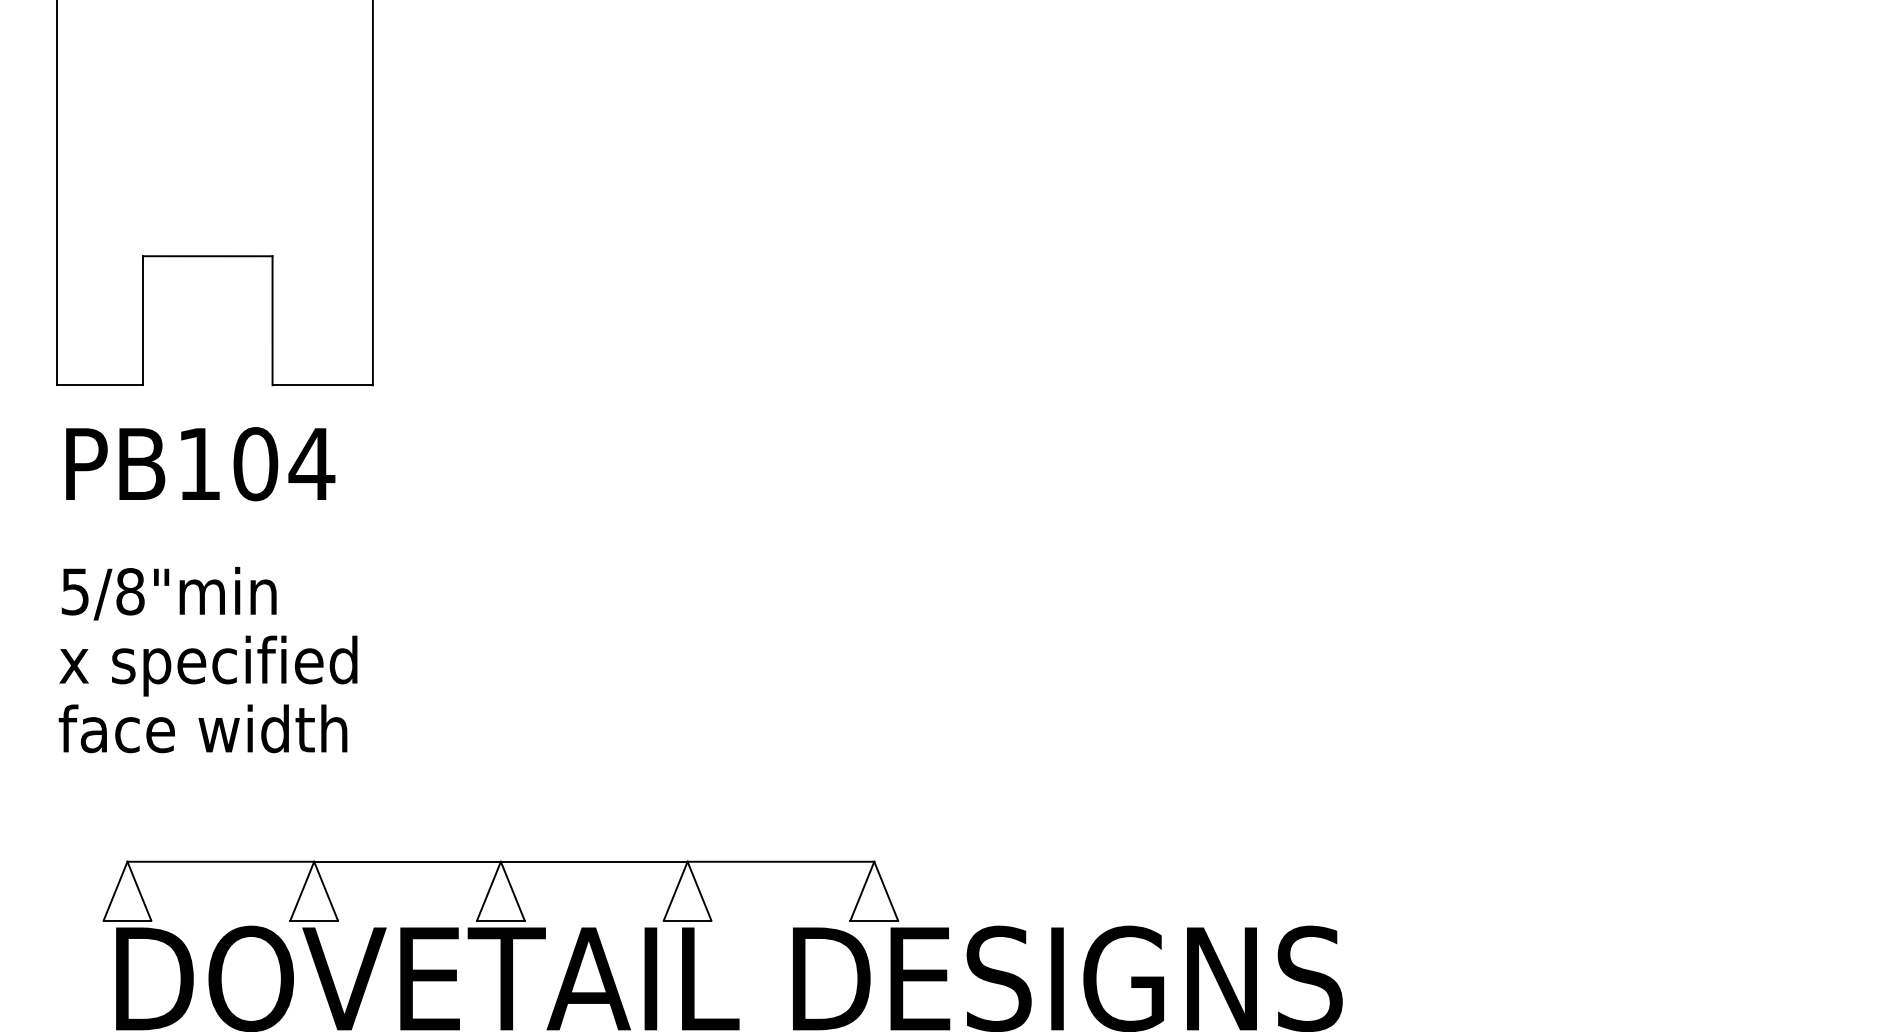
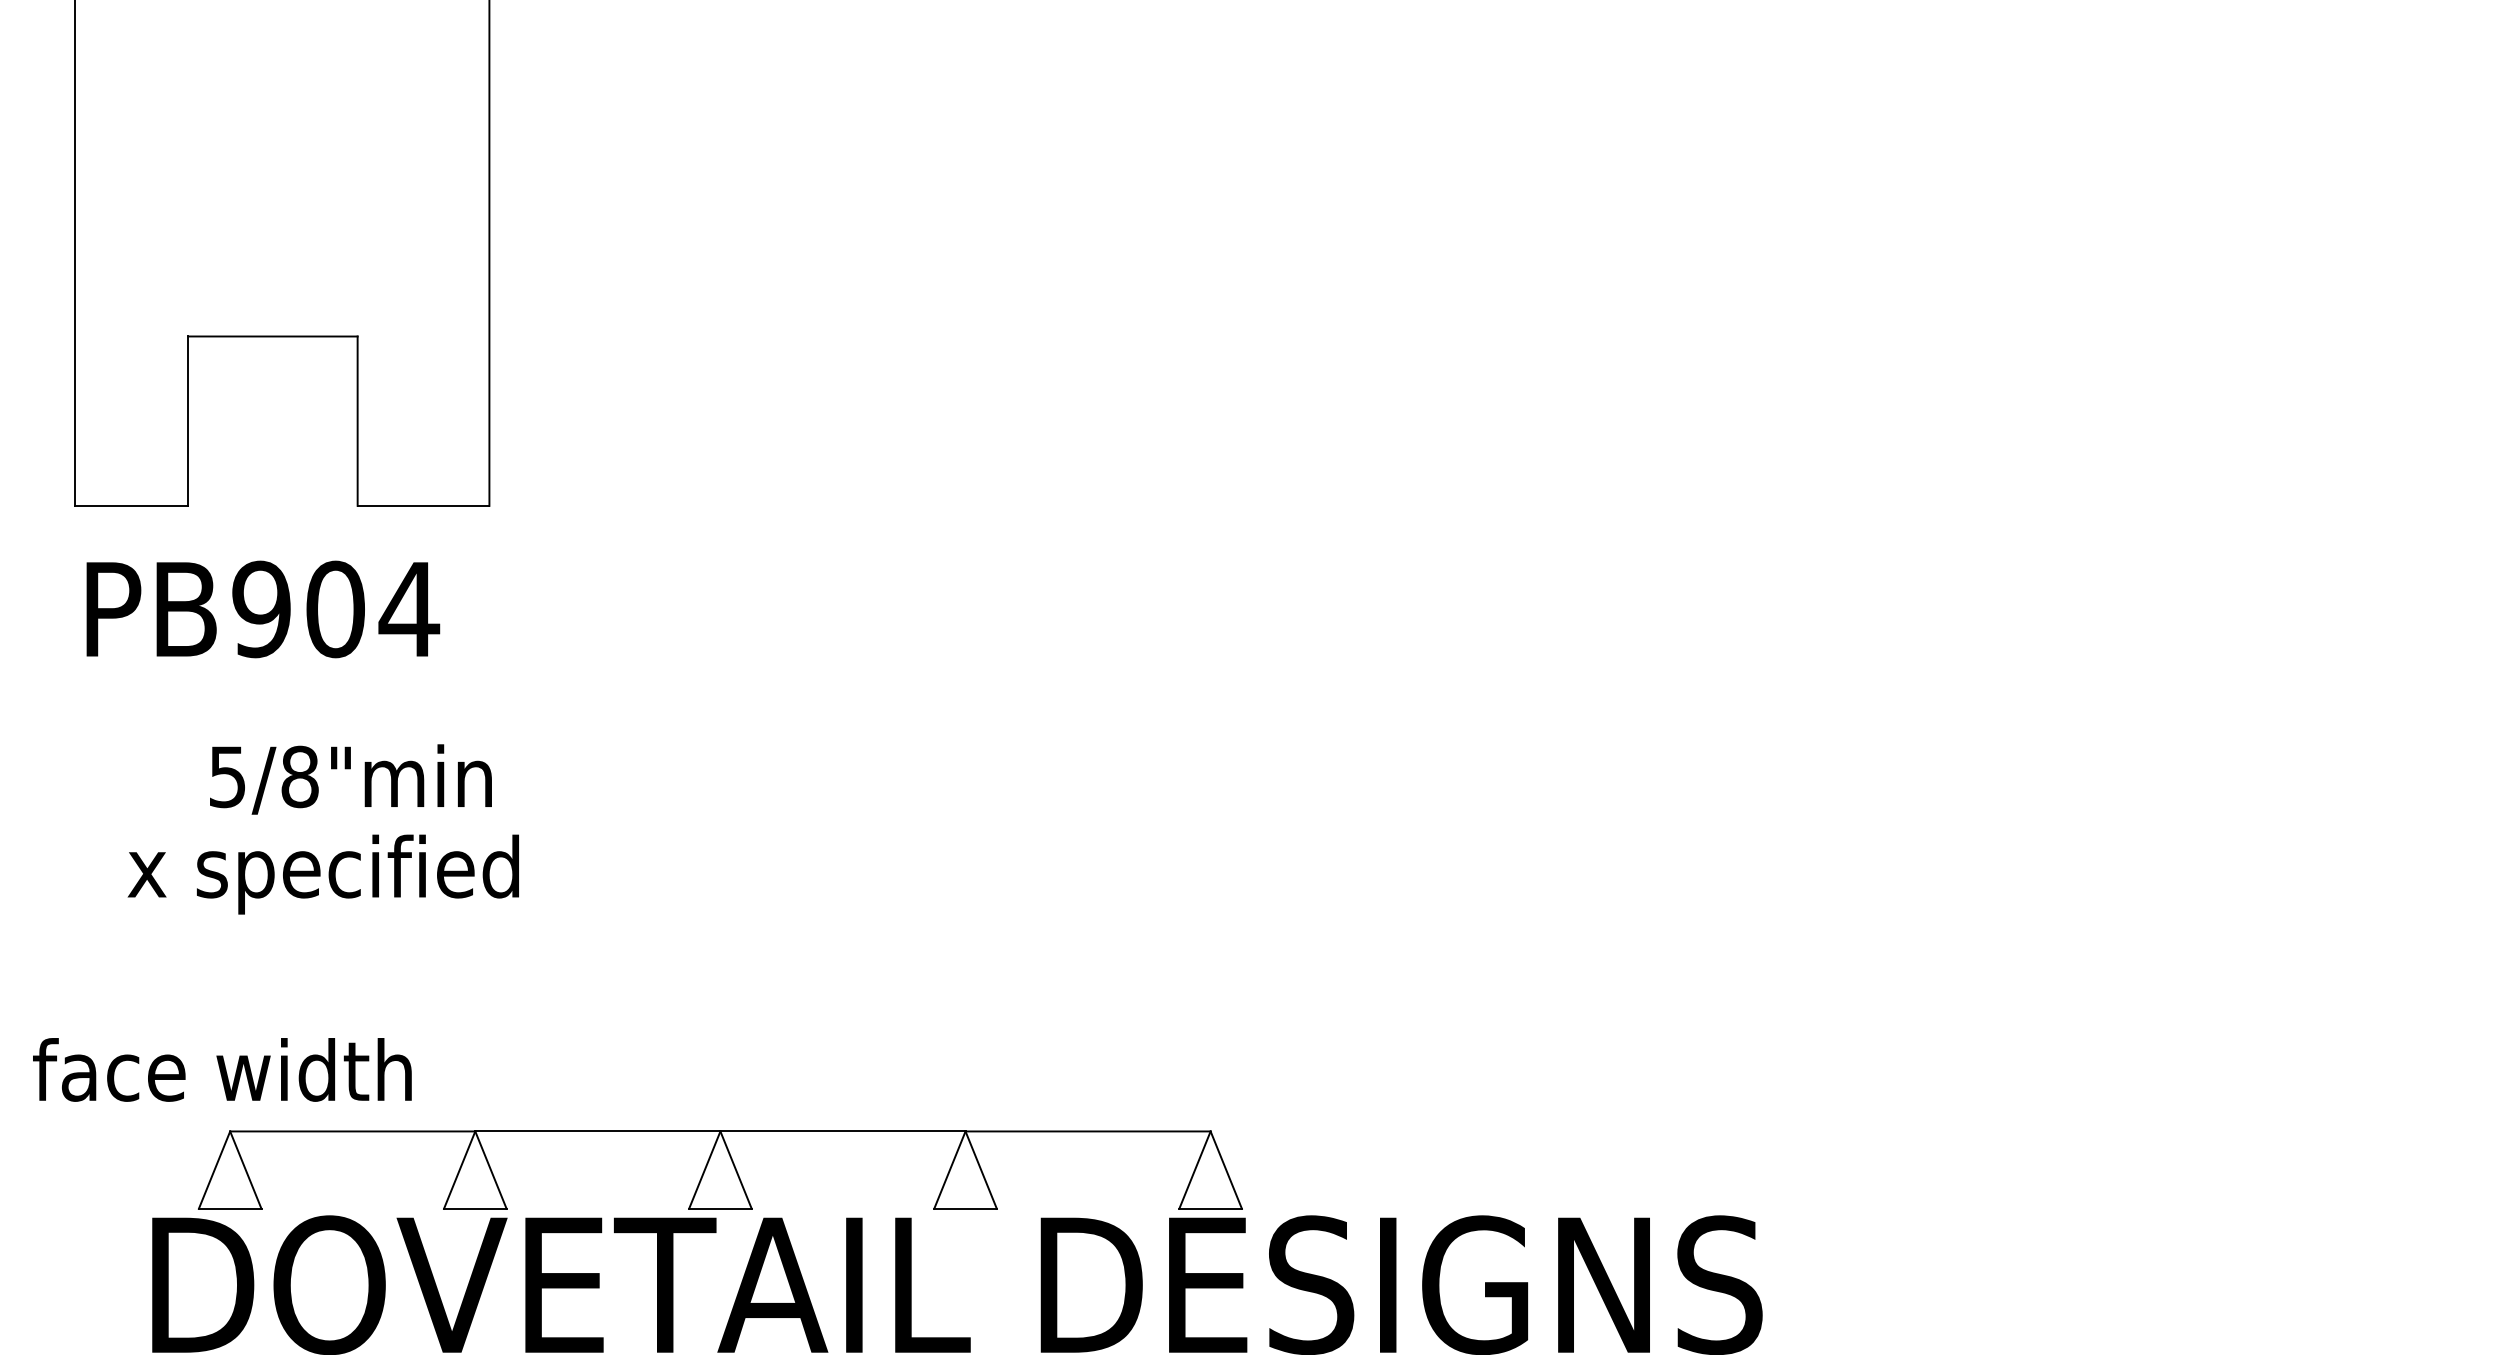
text: (199, 464) -> (261, 609), PB104 -> PB904
text: (168, 593) -> (350, 779), moved
text: (207, 666) -> (322, 874), moved
text: (203, 728) -> (222, 1069), moved
part: (500, 890) -> (719, 1169), moved

